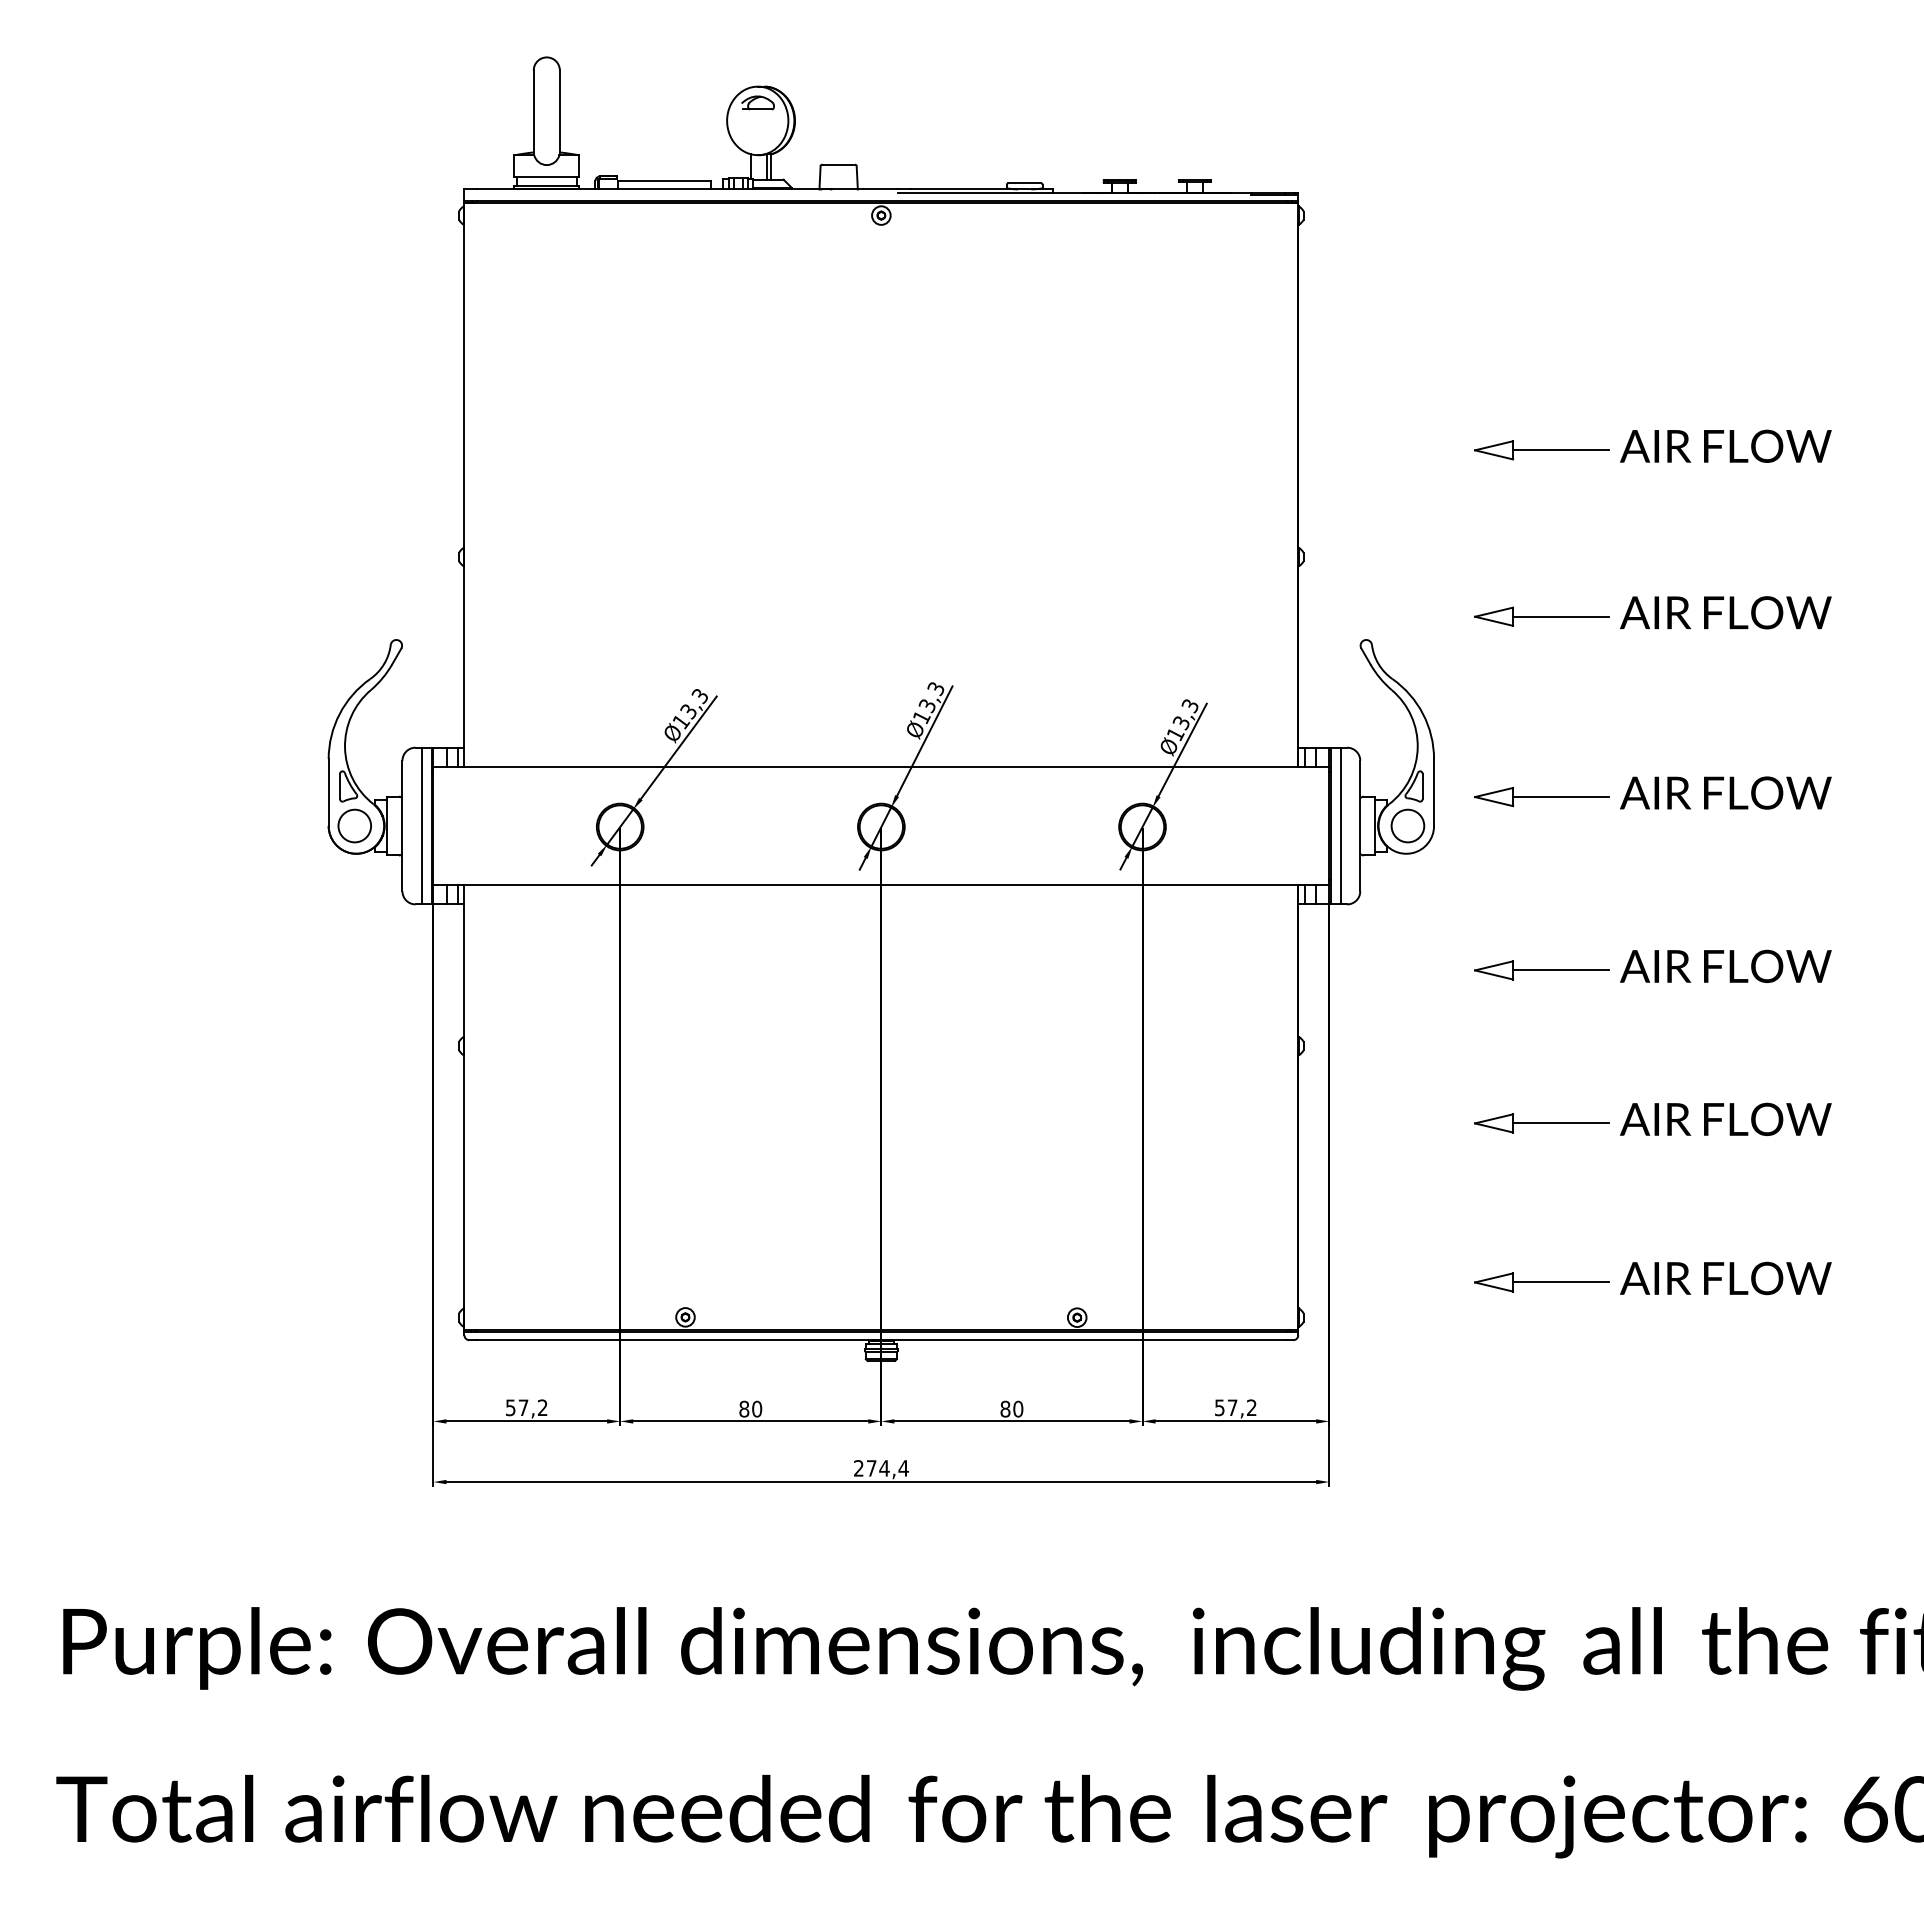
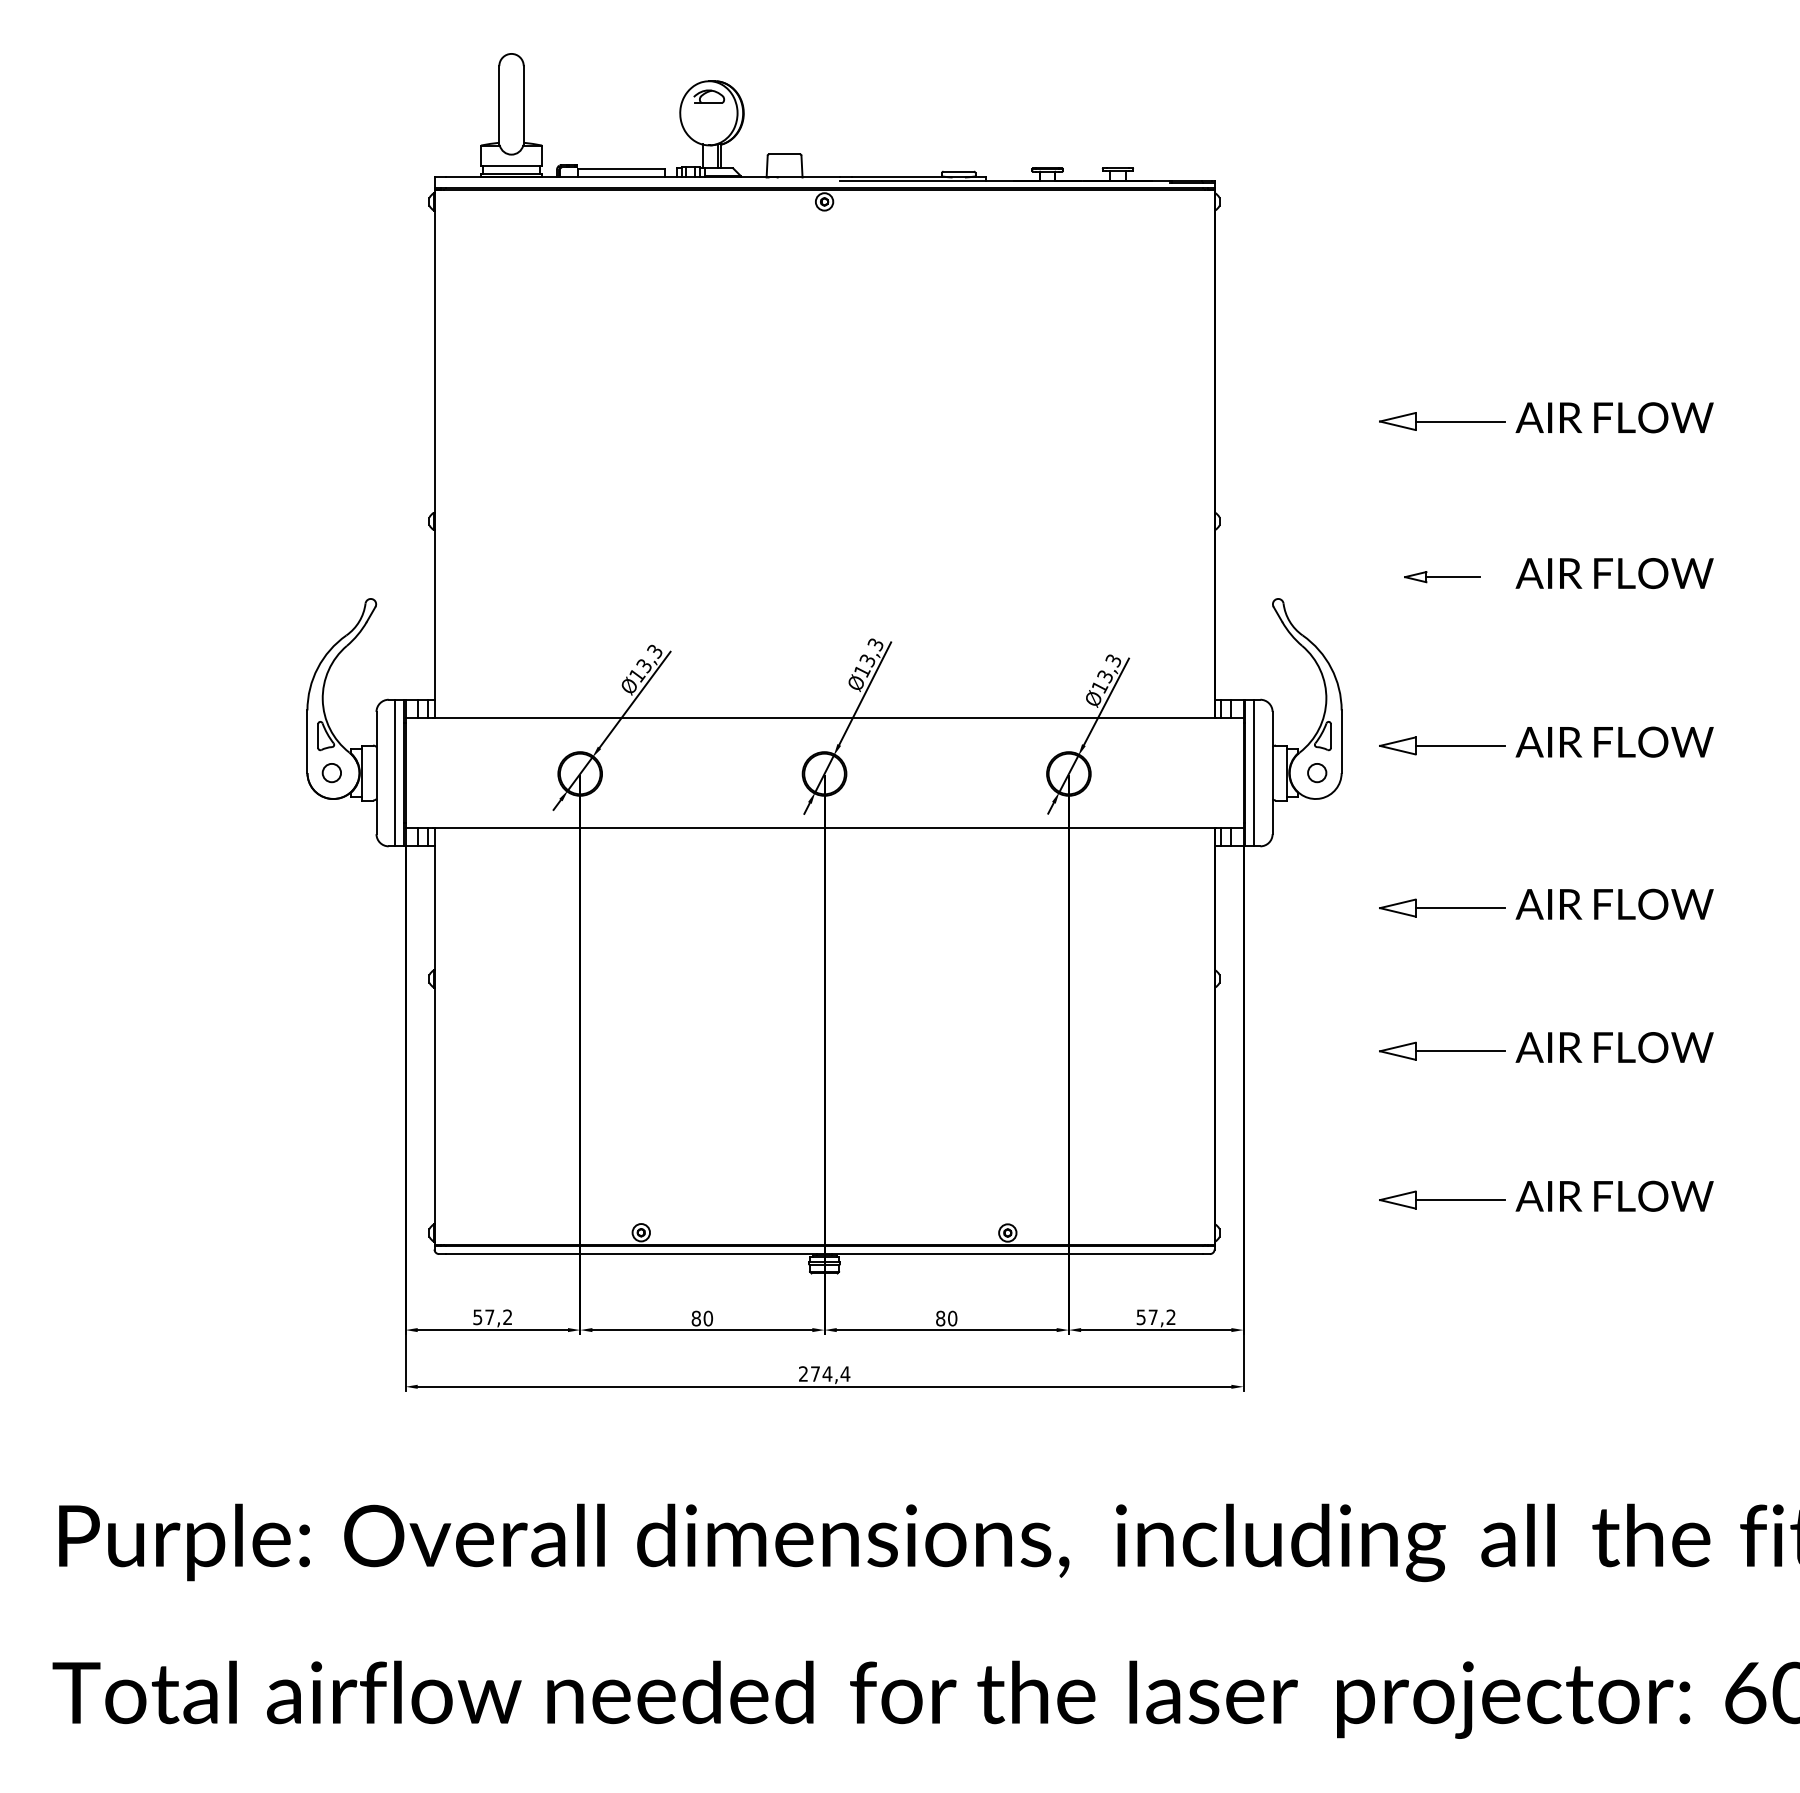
part: (1541, 616) -> (1442, 576), size x0.6
circle: (354, 825) -> (331, 772), size x0.6
circle: (1407, 825) -> (1316, 772), size x0.6

